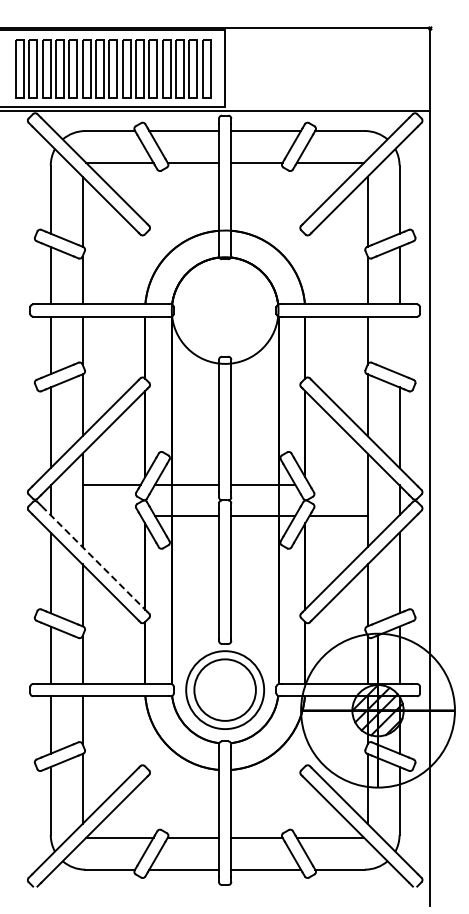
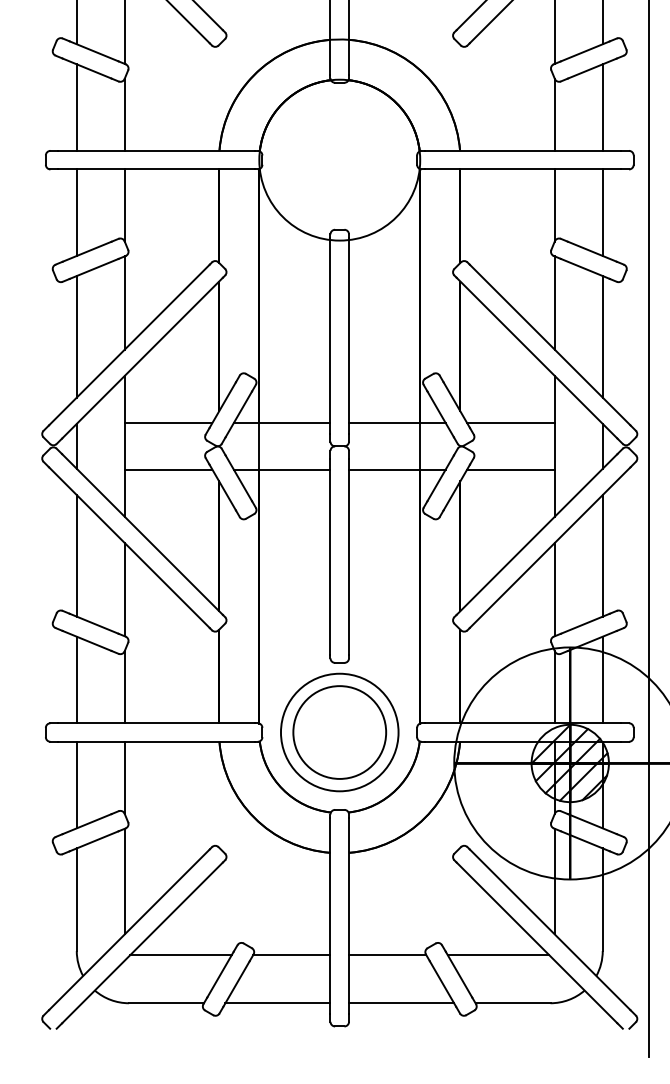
line: (399, 345) -> (602, 212), added
line: (338, 484) -> (510, 422), added
line: (111, 515) -> (168, 469), added
line: (94, 558) -> (142, 534), dashed -> solid

